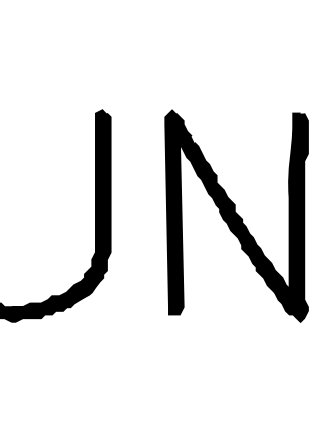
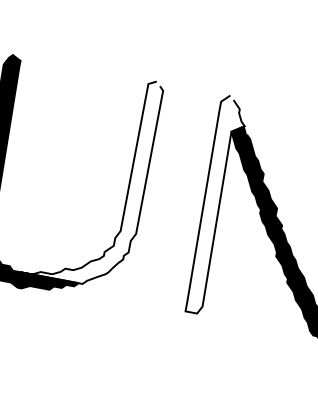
fill: (60, 208) -> (91, 177), removed
fill: (178, 211) -> (216, 204), removed

